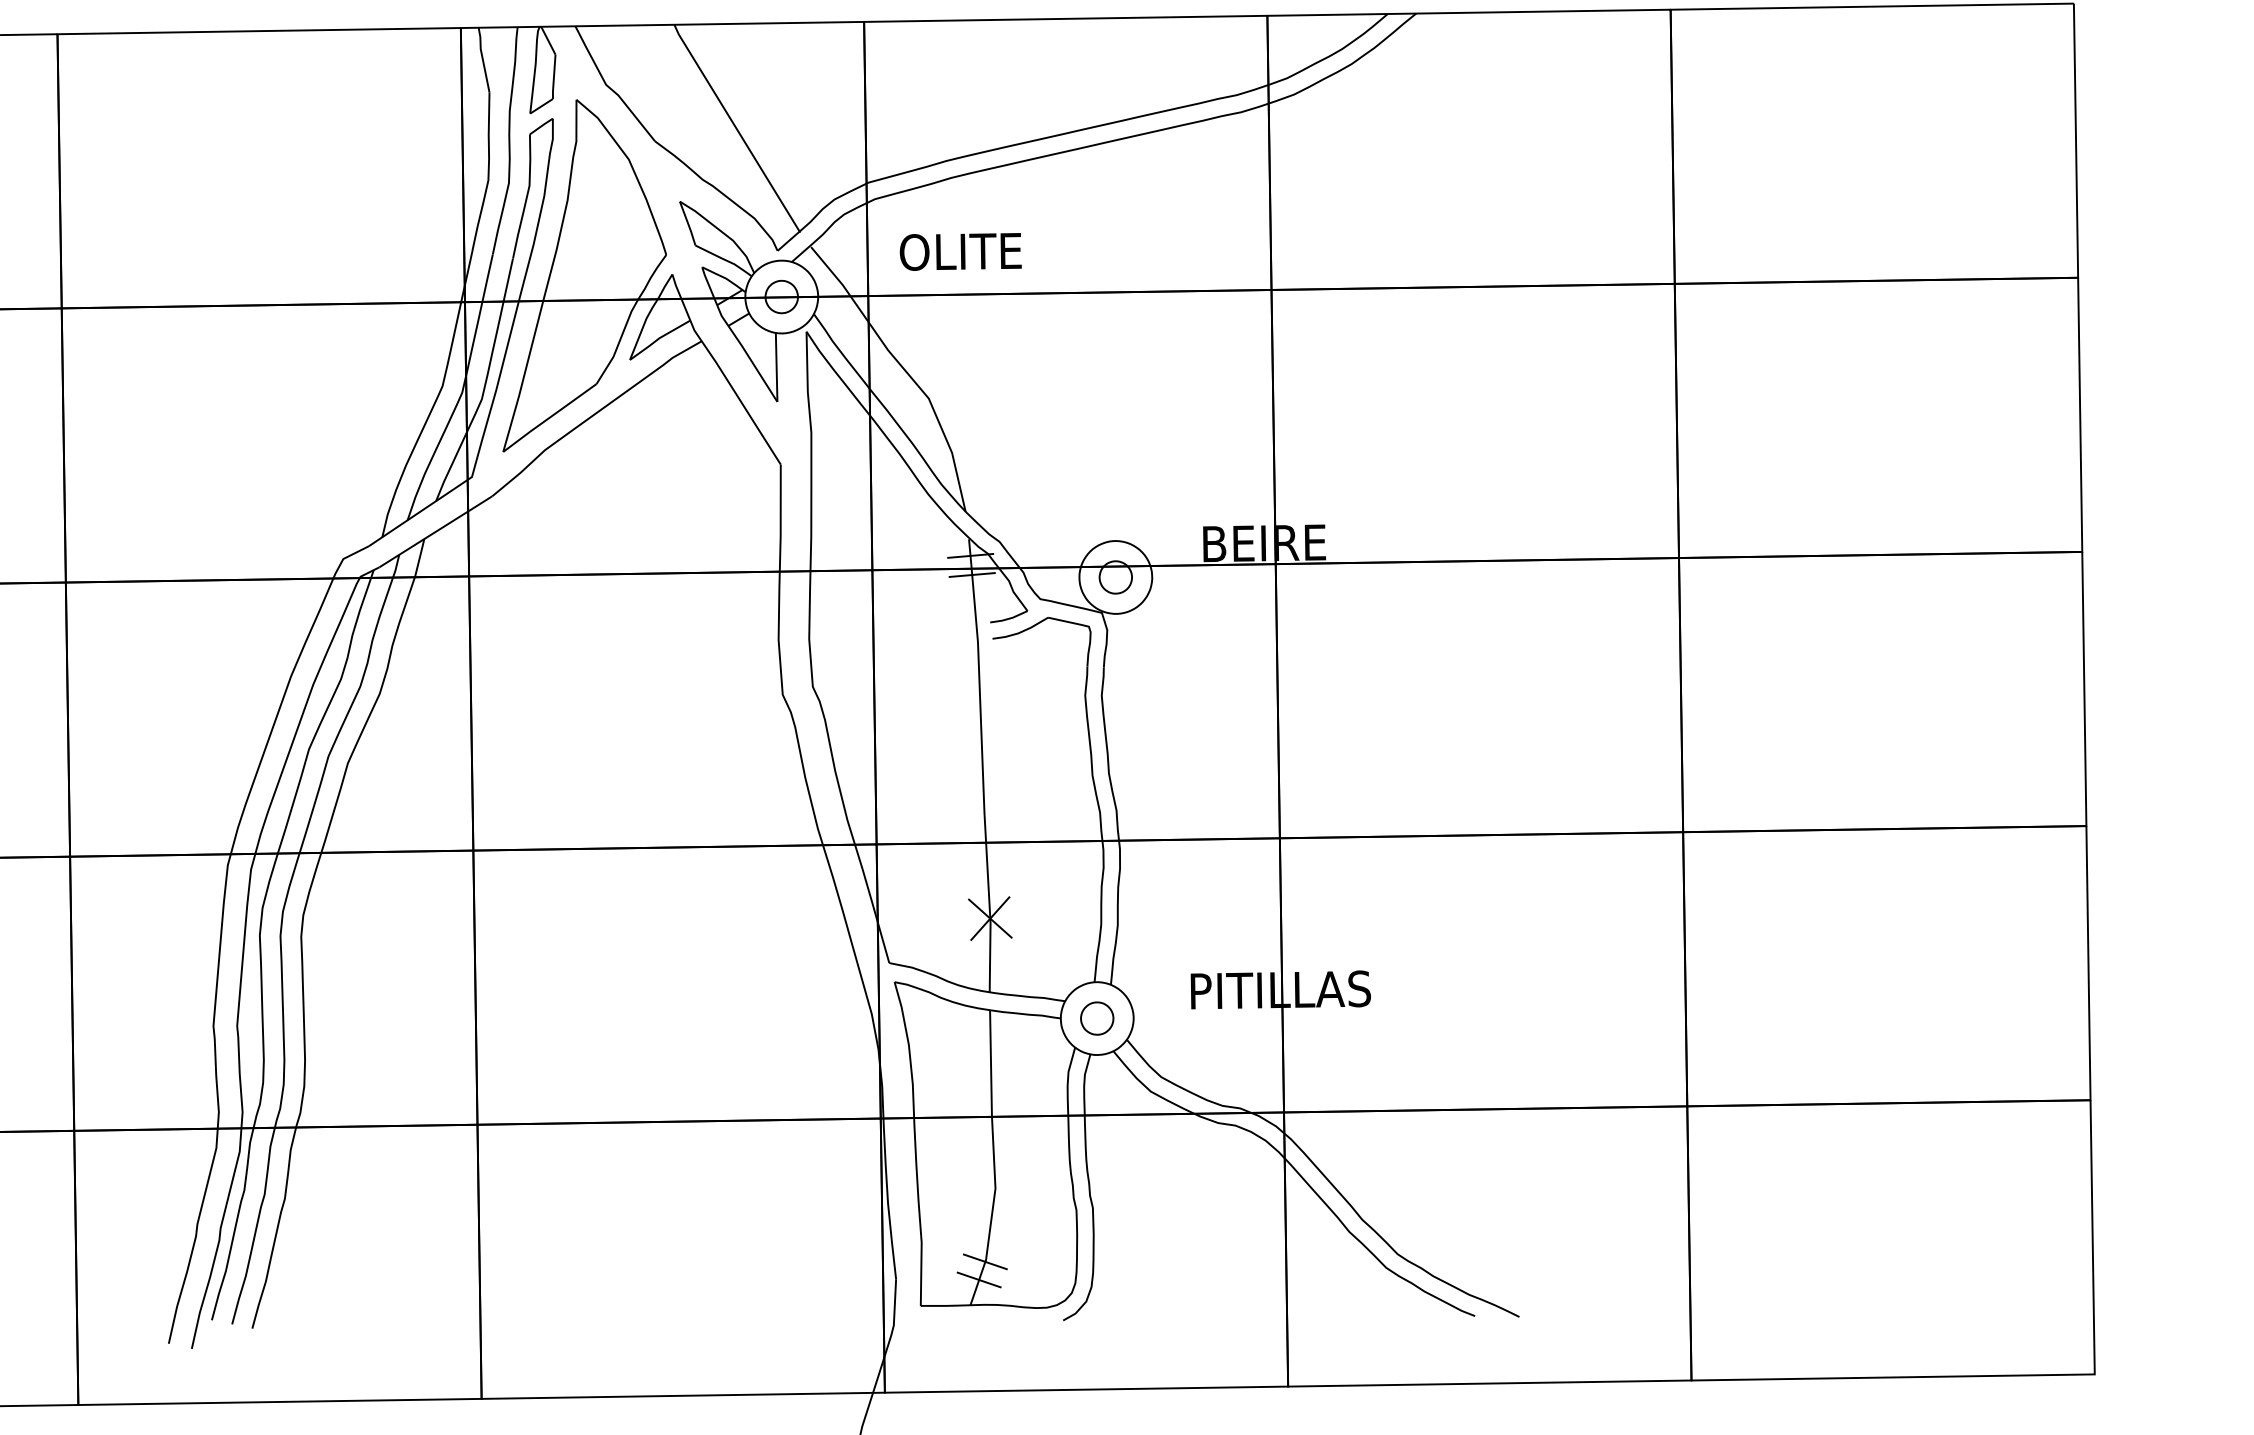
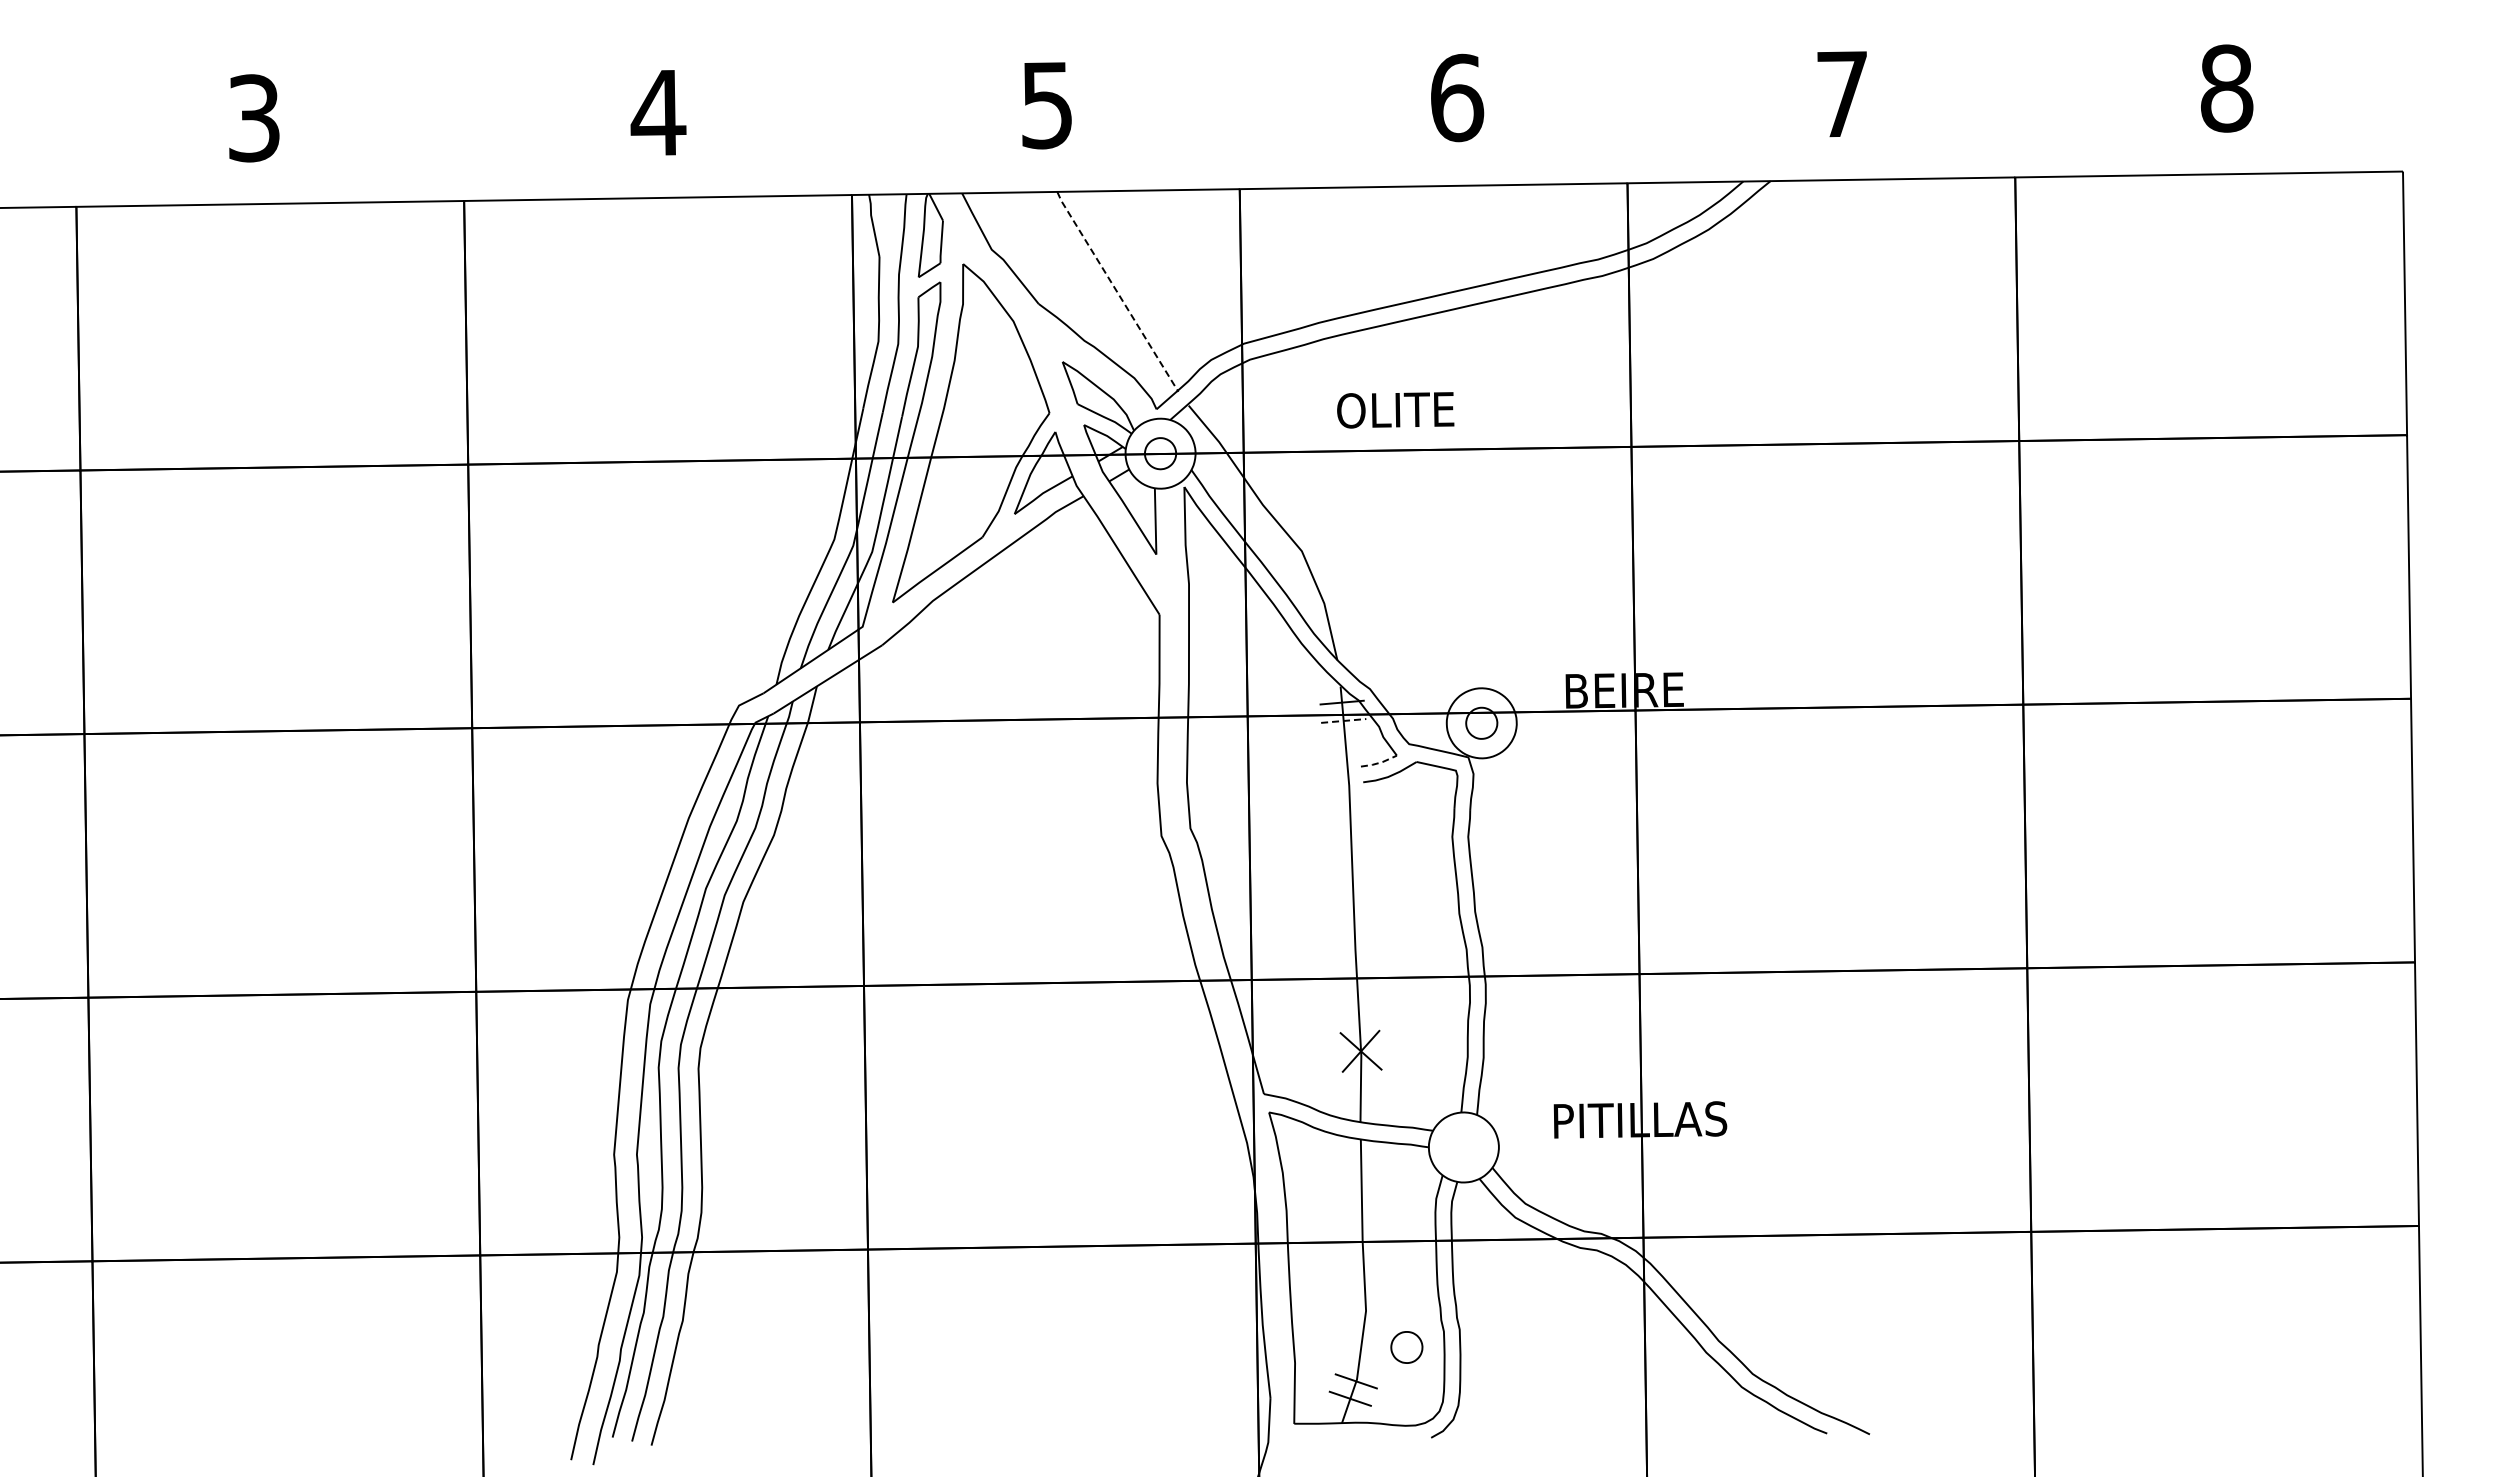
line: (735, 128) -> (1116, 291), solid -> dashed
text: (960, 252) -> (1395, 410), moved
line: (972, 574) -> (1343, 720), solid -> dashed
line: (1009, 618) -> (1379, 762), solid -> dashed
part: (1096, 1018) -> (1406, 1347), moved

